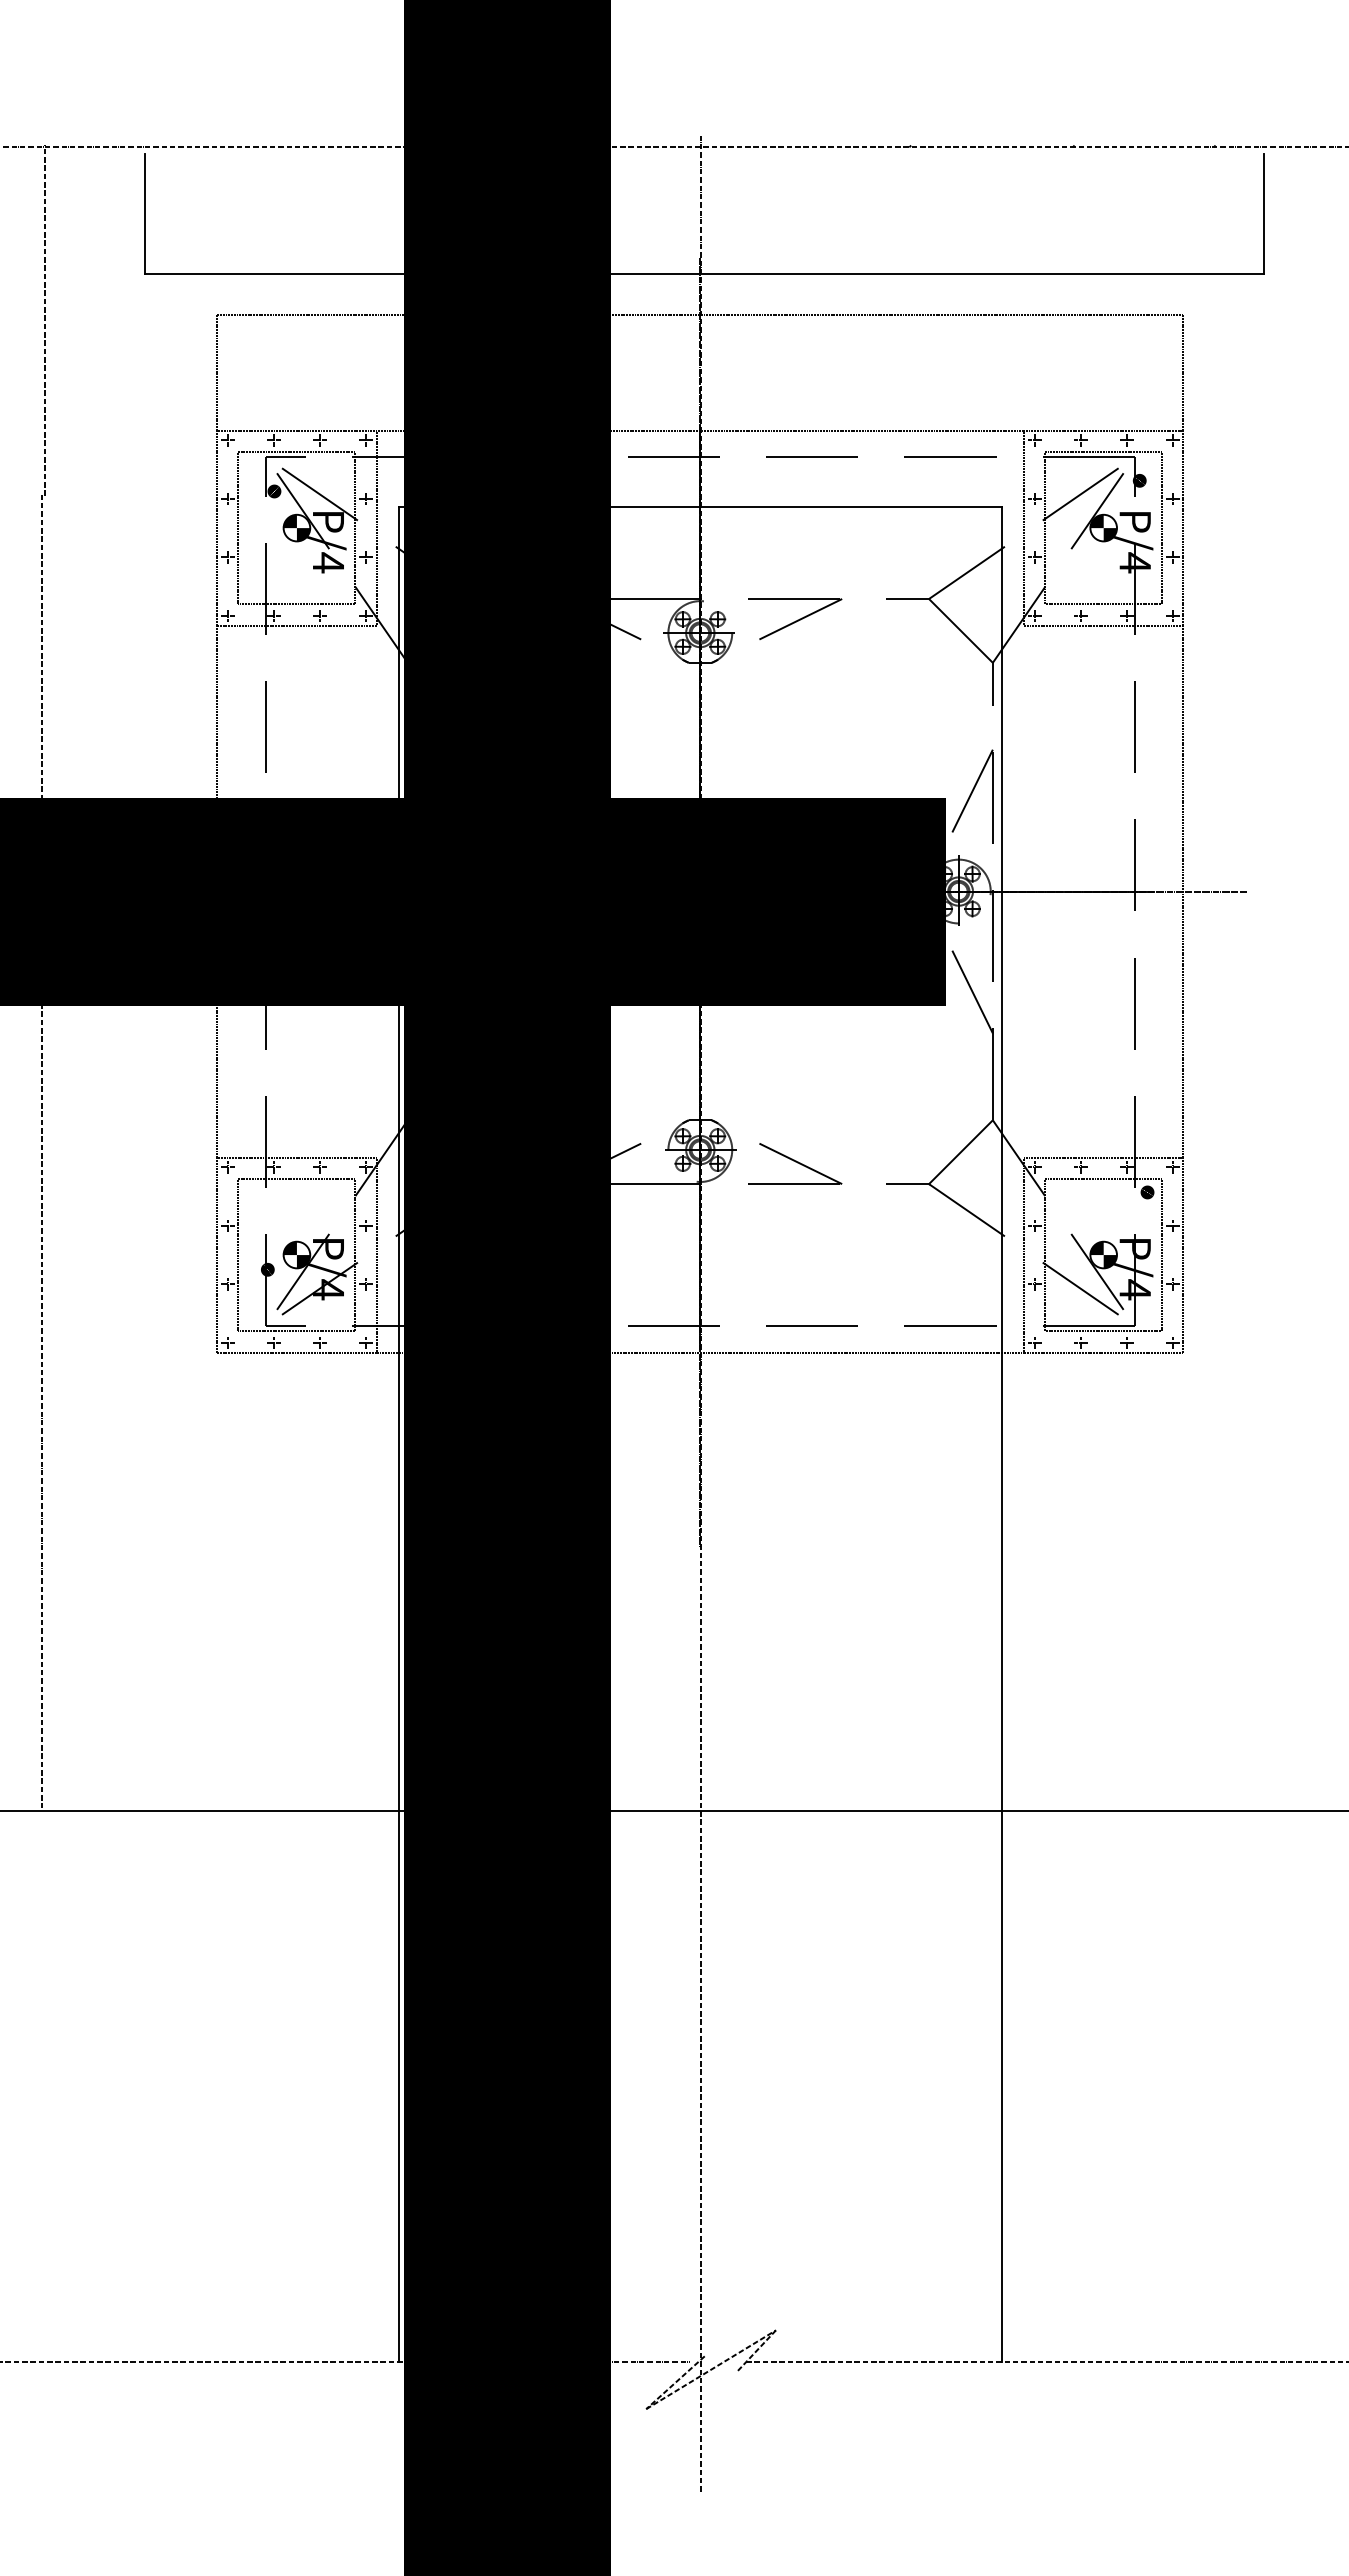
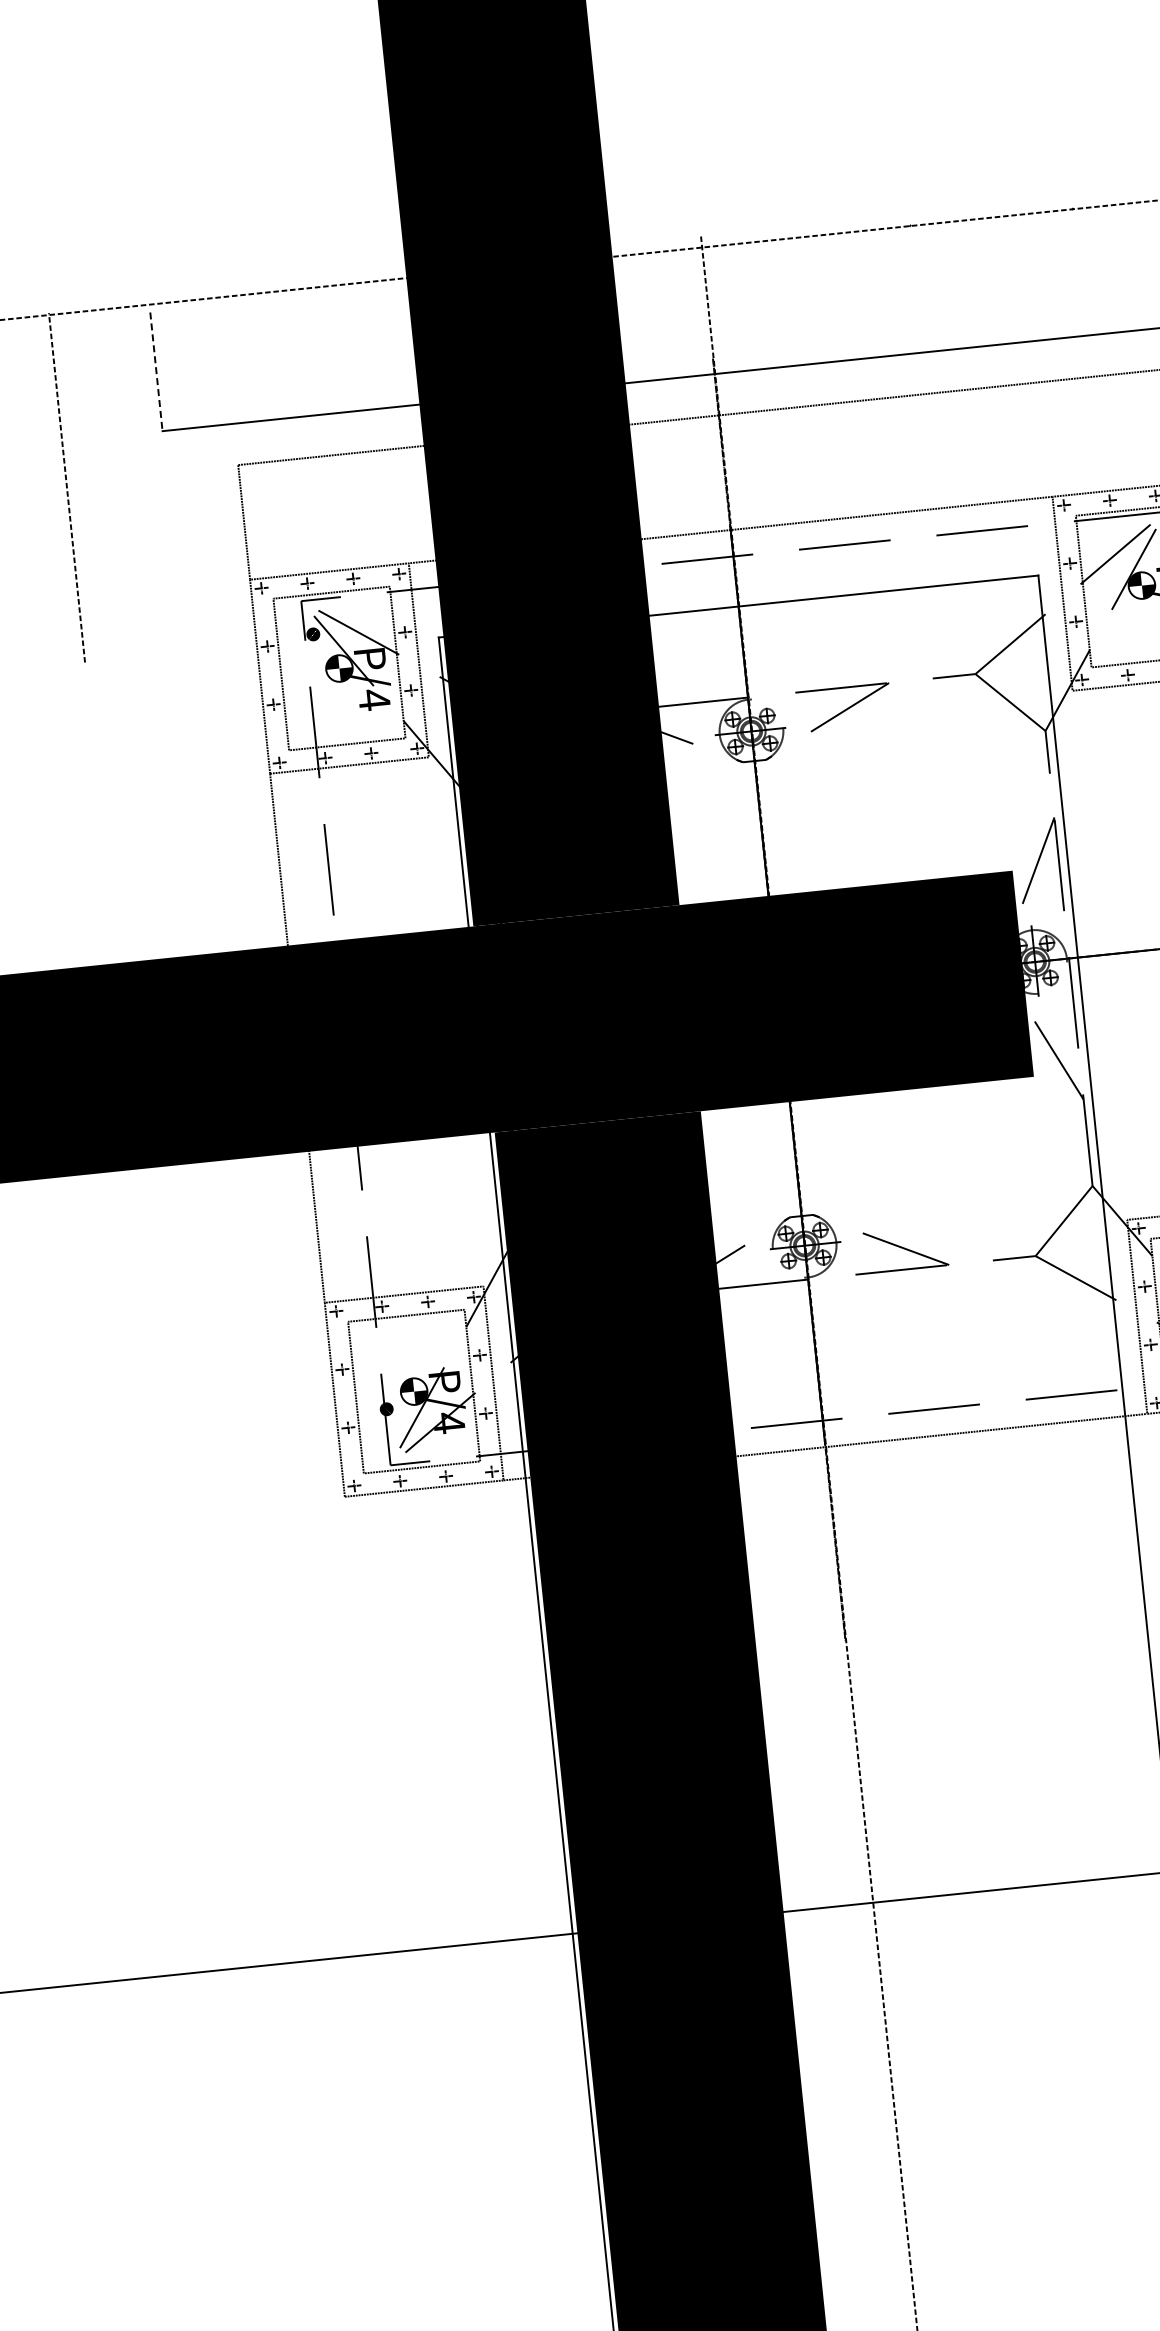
line: (145, 214) -> (156, 372), solid -> dashed
line: (41, 1150) -> (149, 1313), removed

